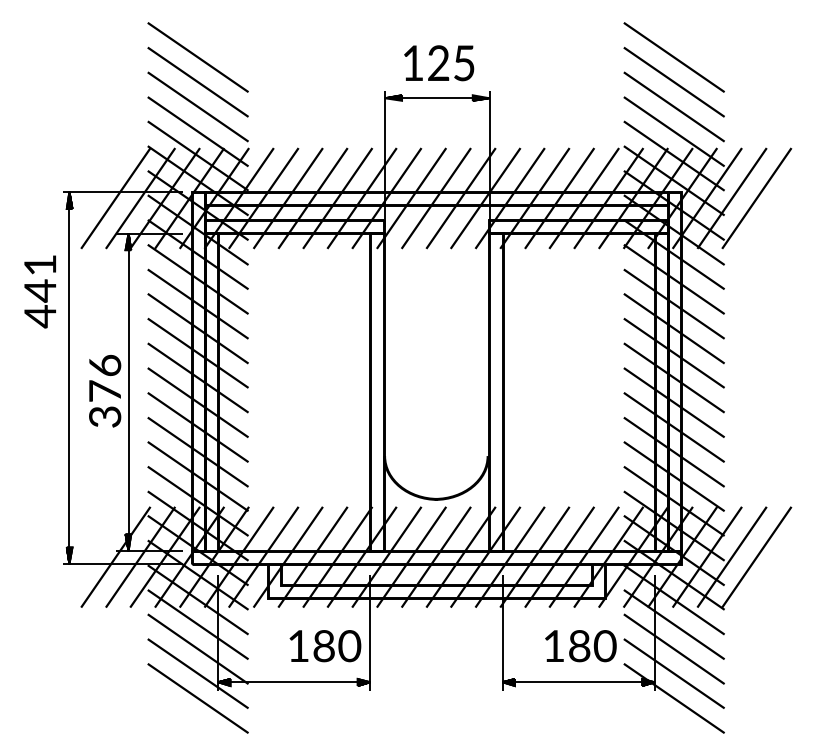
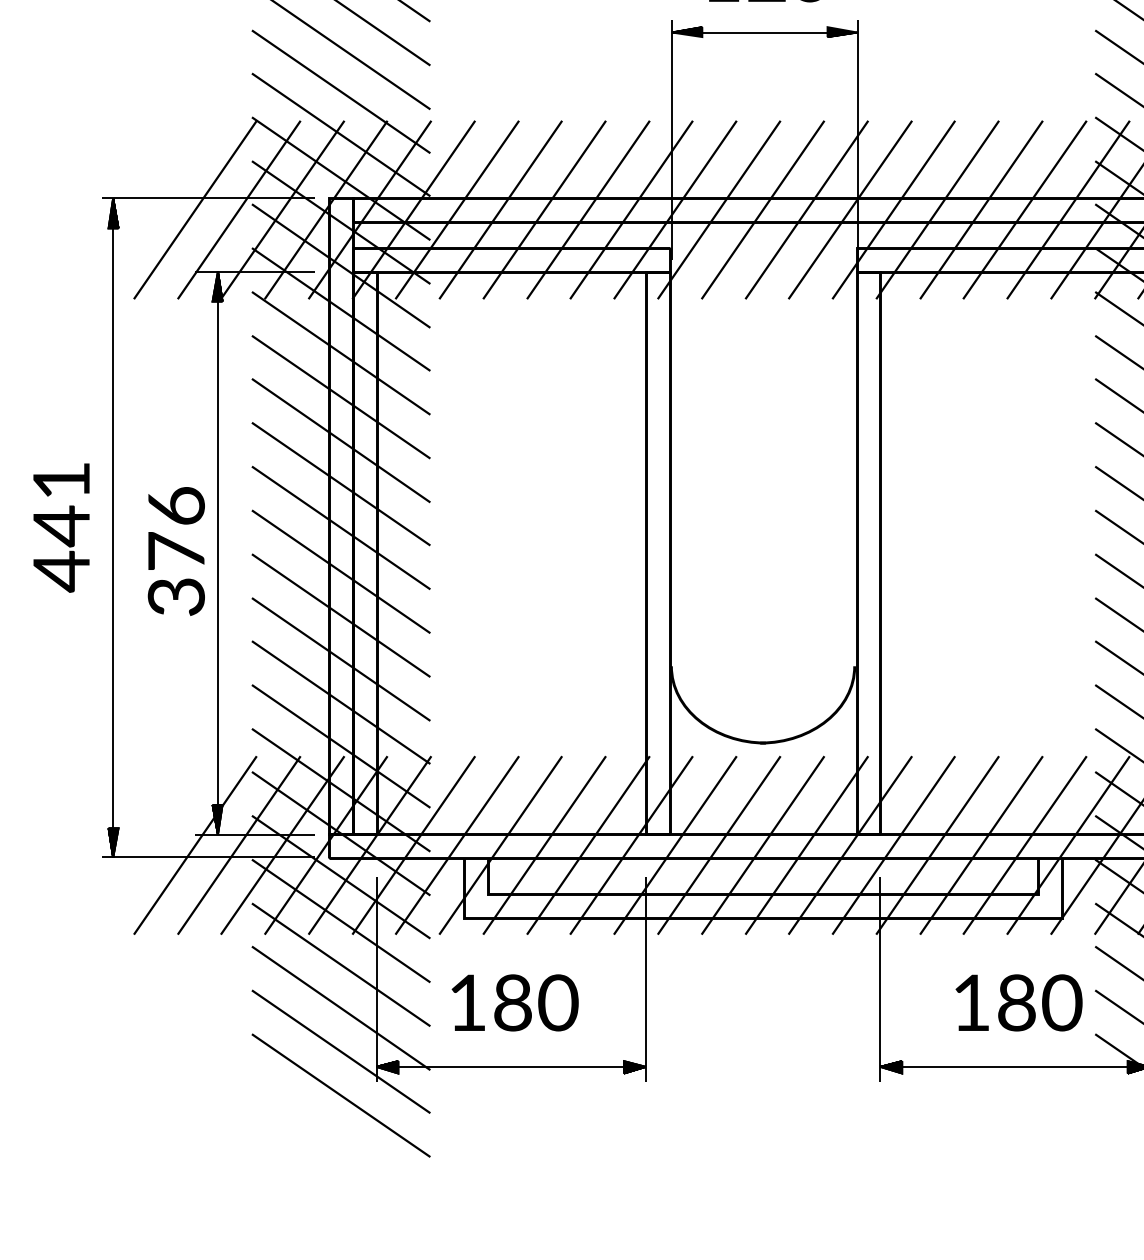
text: (39, 291) -> (60, 527), moved
text: (325, 646) -> (515, 1003), moved

